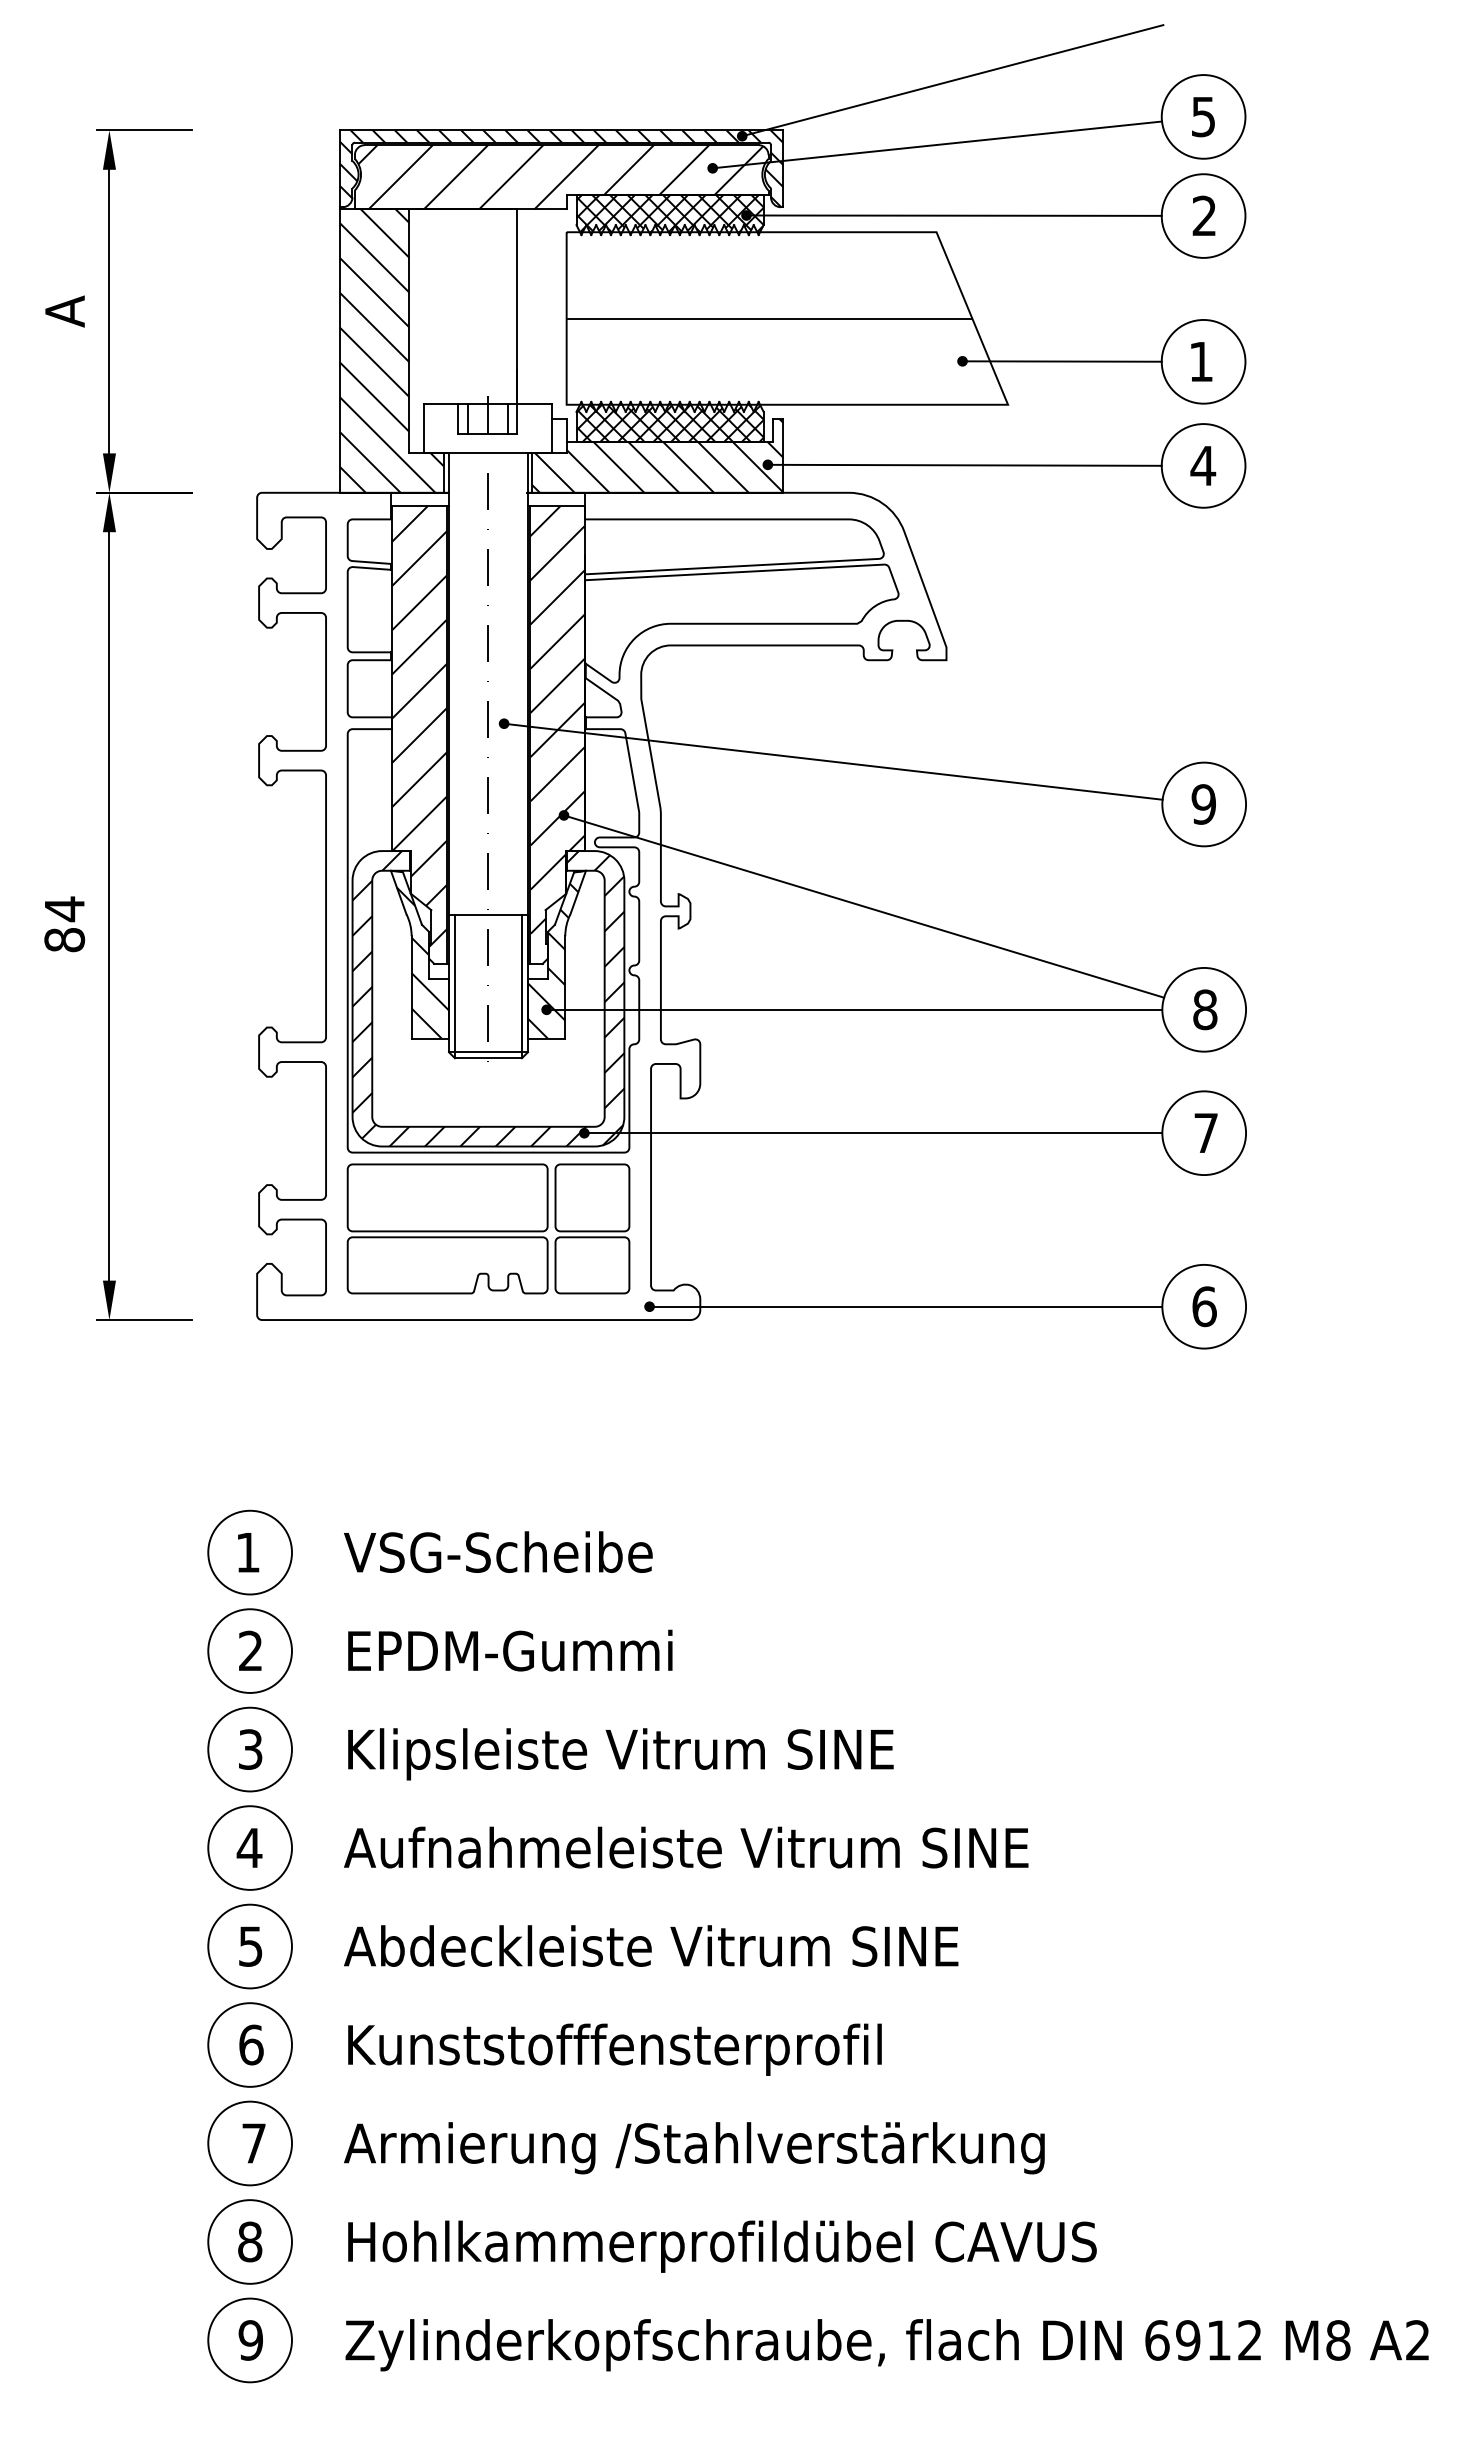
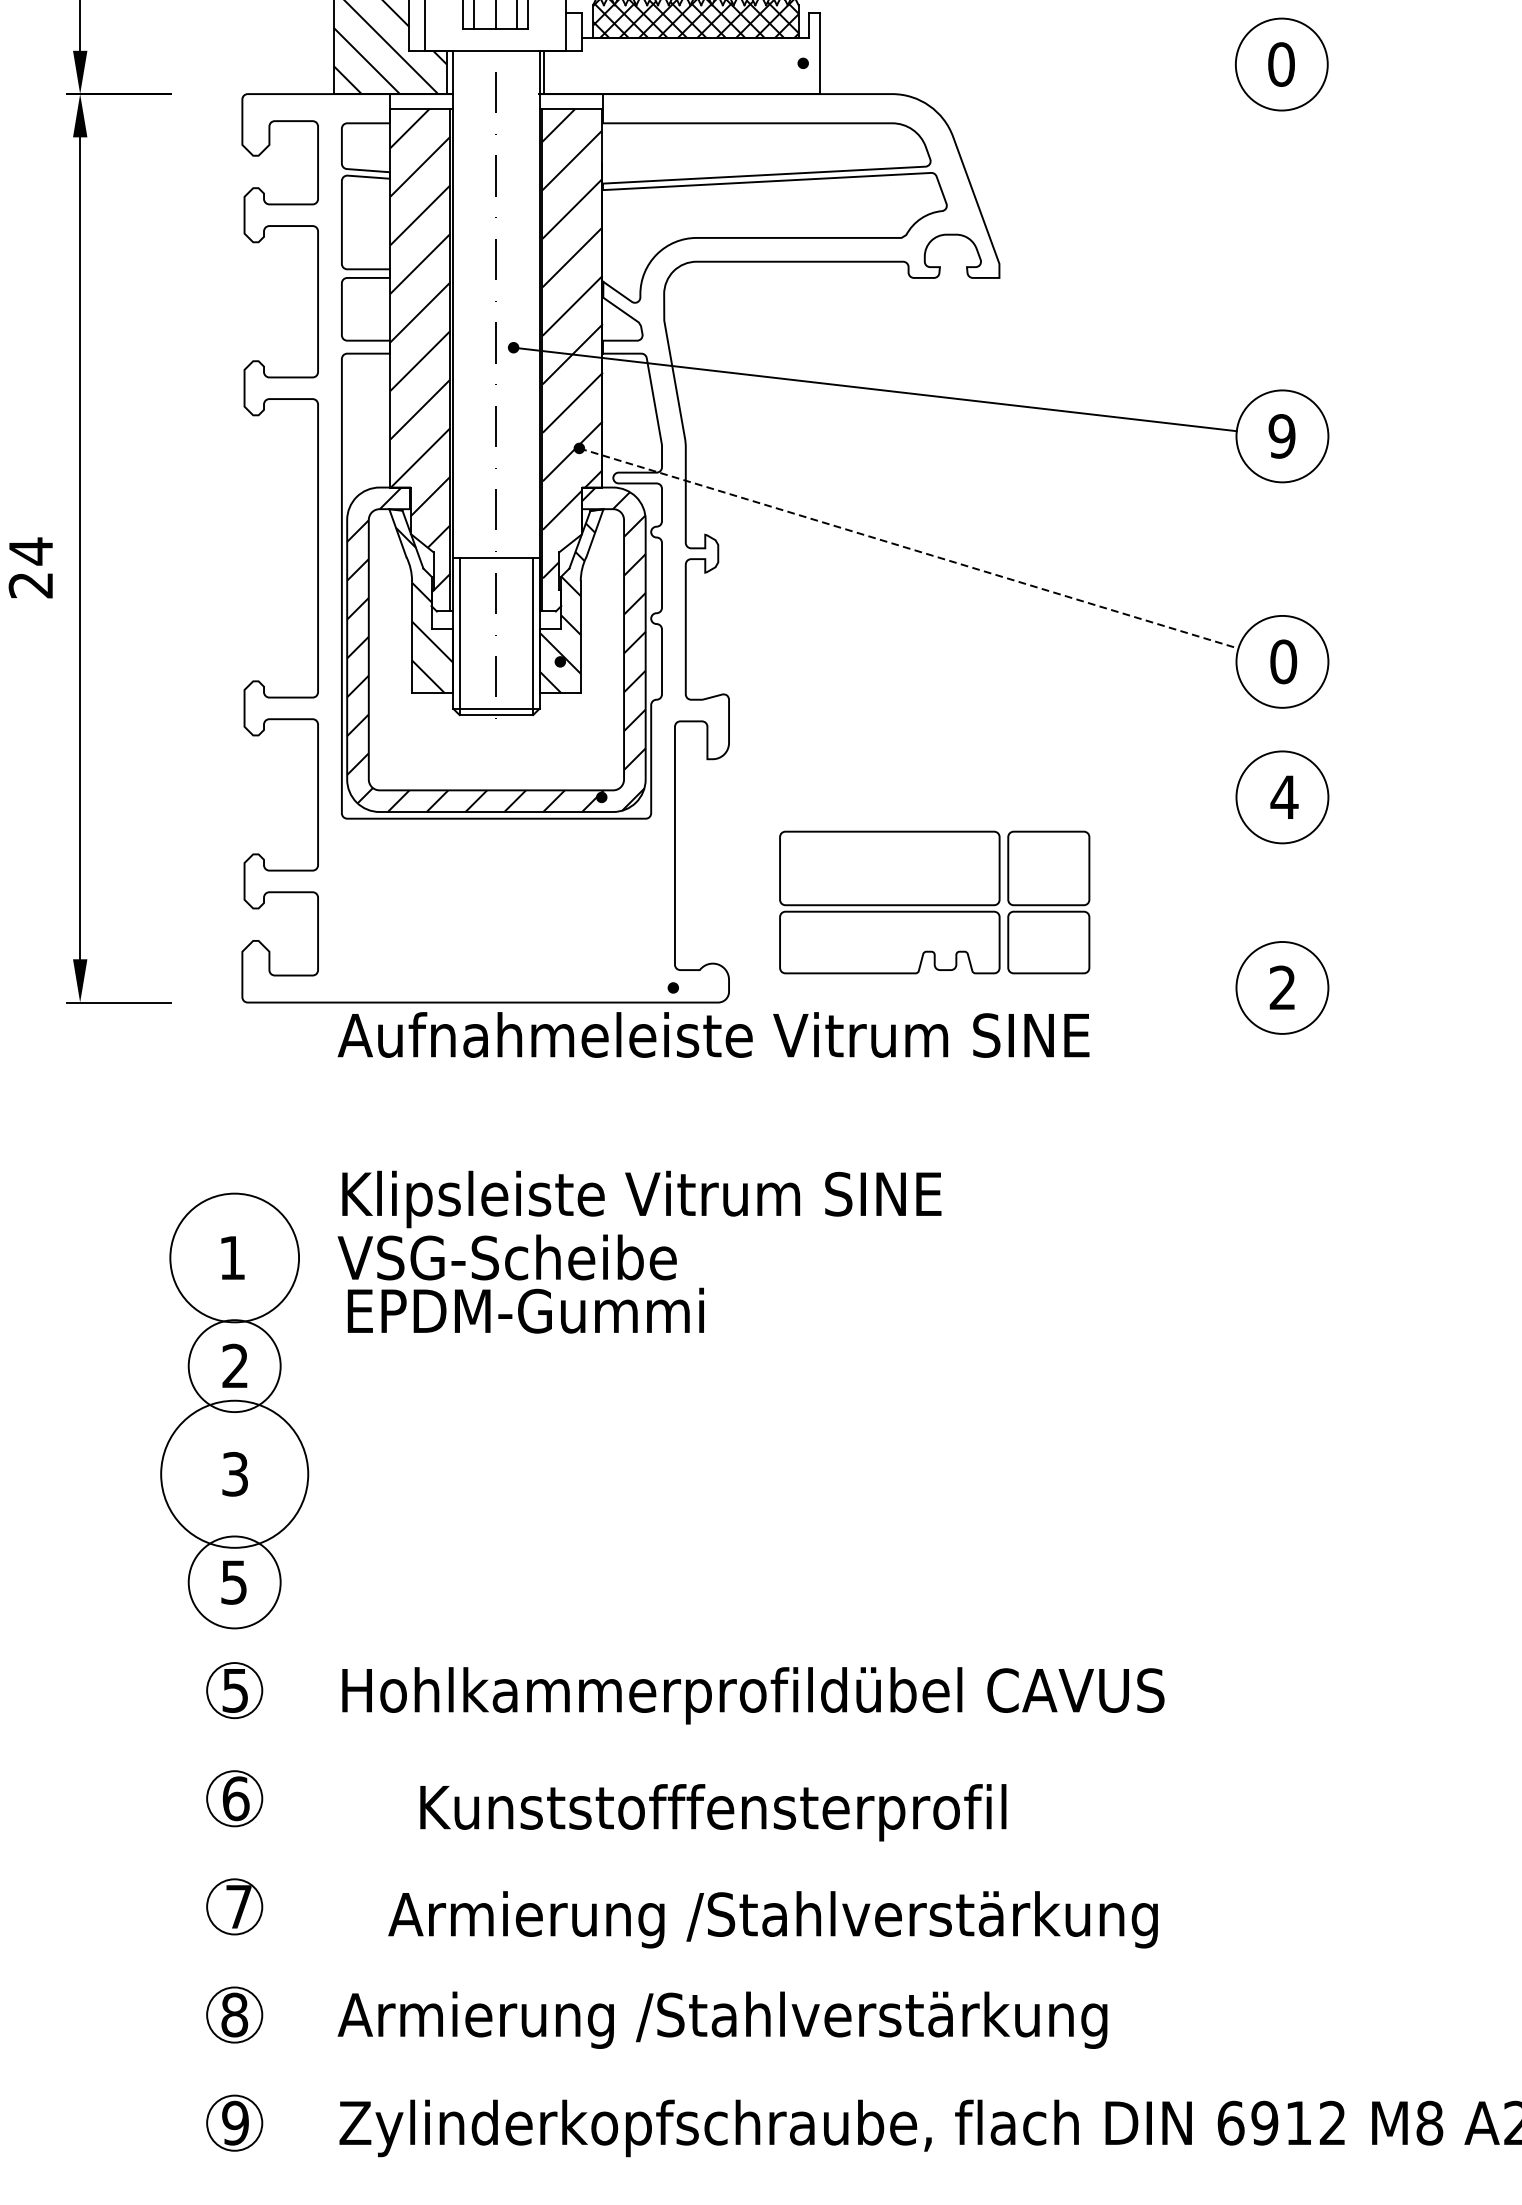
hatch: (657, 455) -> (682, 53), removed
line: (964, 464) -> (1019, 63), removed
text: (1203, 465) -> (1281, 64), 4 -> 0
line: (864, 906) -> (909, 548), solid -> dashed
text: (64, 940) -> (30, 585), 84 -> 24
line: (854, 1009) -> (898, 661), removed
text: (1205, 1009) -> (1283, 661), 8 -> 0
text: (1205, 1132) -> (1283, 796), 7 -> 4
line: (873, 1133) -> (919, 797), removed
part: (488, 1228) -> (934, 902), moved
line: (905, 1306) -> (954, 987), removed
text: (1204, 1306) -> (1282, 987), 6 -> 2
circle: (250, 1552) -> (235, 1257), size x1.4
text: (510, 1650) -> (526, 1310), moved
circle: (250, 1749) -> (235, 1474), size x1.6
text: (620, 1754) -> (641, 1199), moved
text: (686, 1847) -> (713, 1034), moved
text: (249, 1848) -> (233, 1582), 4 -> 5
circle: (250, 1946) -> (235, 1690), size x0.6
text: (720, 1951) -> (751, 1696), Abdeckleiste Vitrum SINE -> Hohlkammerprofildübel CAVUS
circle: (250, 2044) -> (235, 1798), size x0.6
text: (614, 2049) -> (712, 1812), moved
circle: (250, 2143) -> (235, 1906), size x0.6
text: (694, 2148) -> (773, 1920), moved
circle: (250, 2241) -> (235, 2014), size x0.6
text: (720, 2246) -> (751, 2020), Hohlkammerprofildübel CAVUS -> Armierung /Stahlverstärkung
circle: (250, 2340) -> (235, 2123), size x0.6

